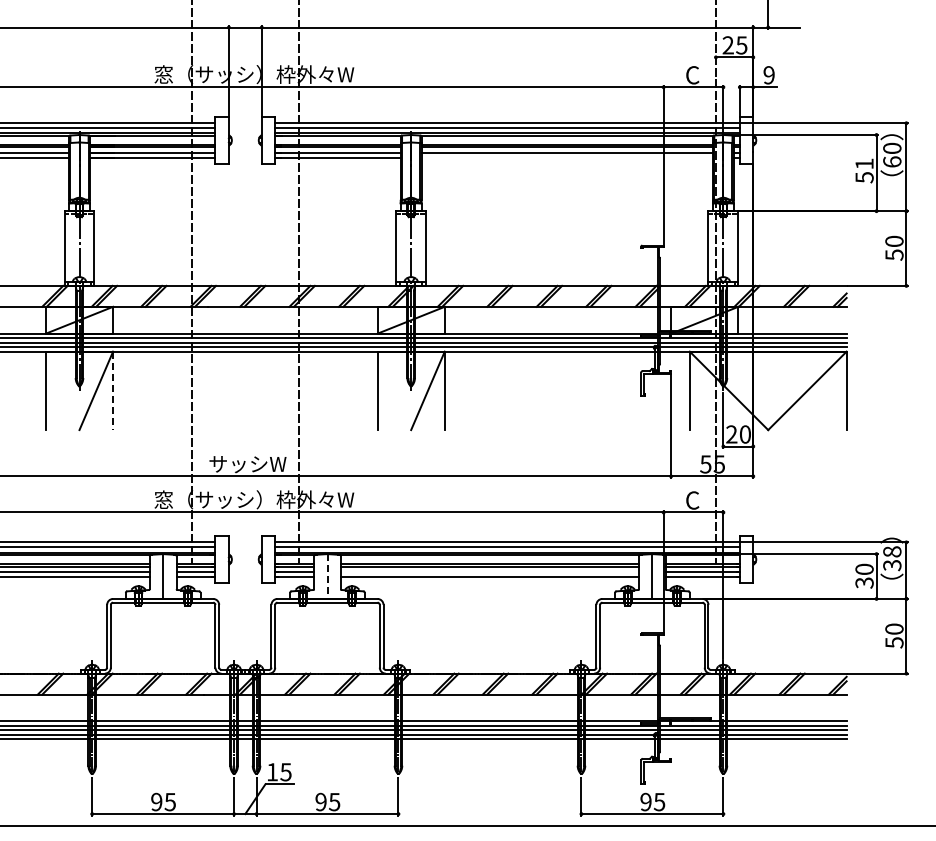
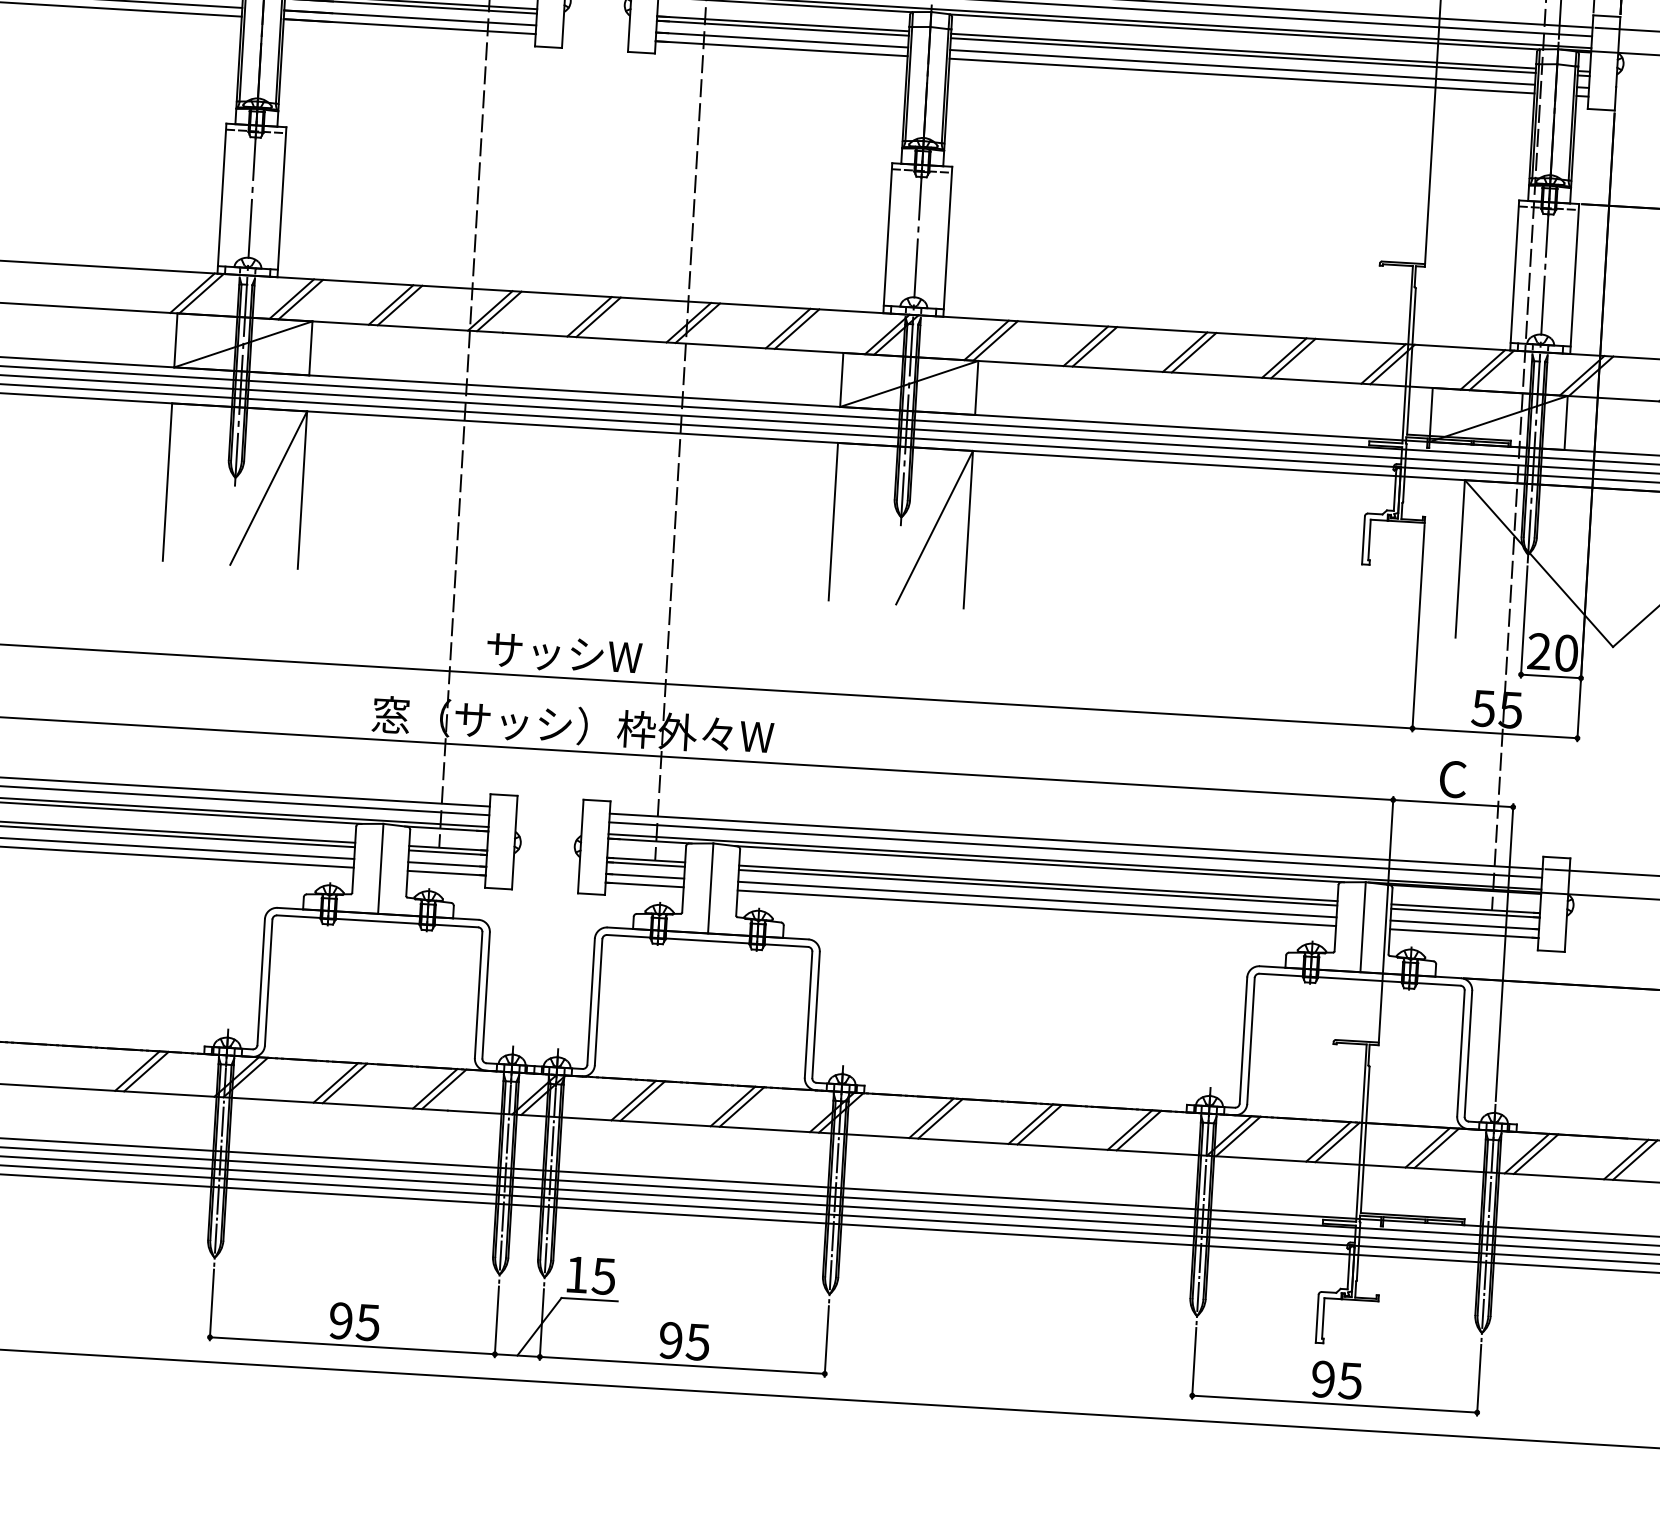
line: (566, 157) -> (1240, 75), added
line: (113, 391) -> (303, 491), dashed -> solid
line: (489, 572) -> (1036, 899), added
line: (327, 577) -> (710, 890), dashed -> solid

